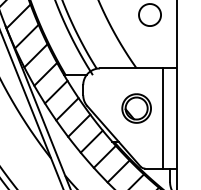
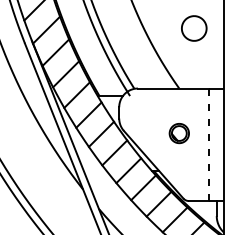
part: (136, 108) -> (179, 133), size x0.6
line: (163, 118) -> (209, 144), solid -> dashed

